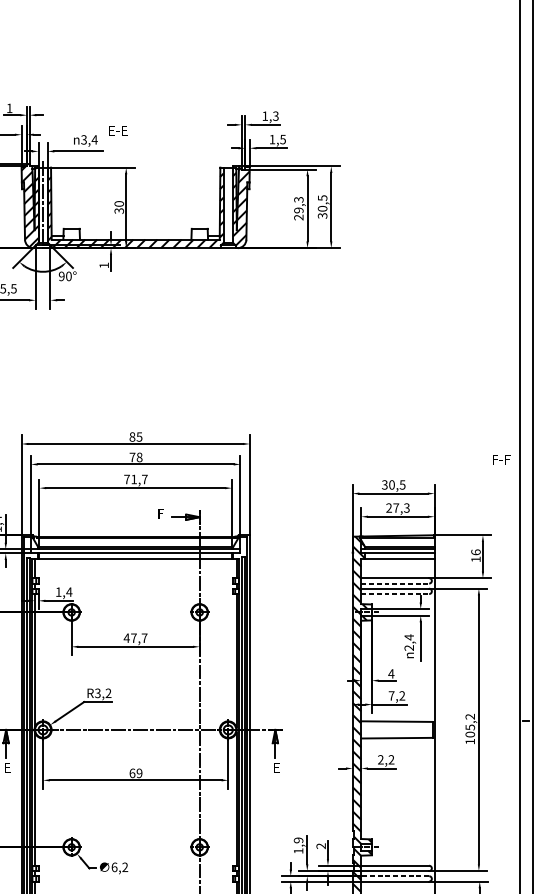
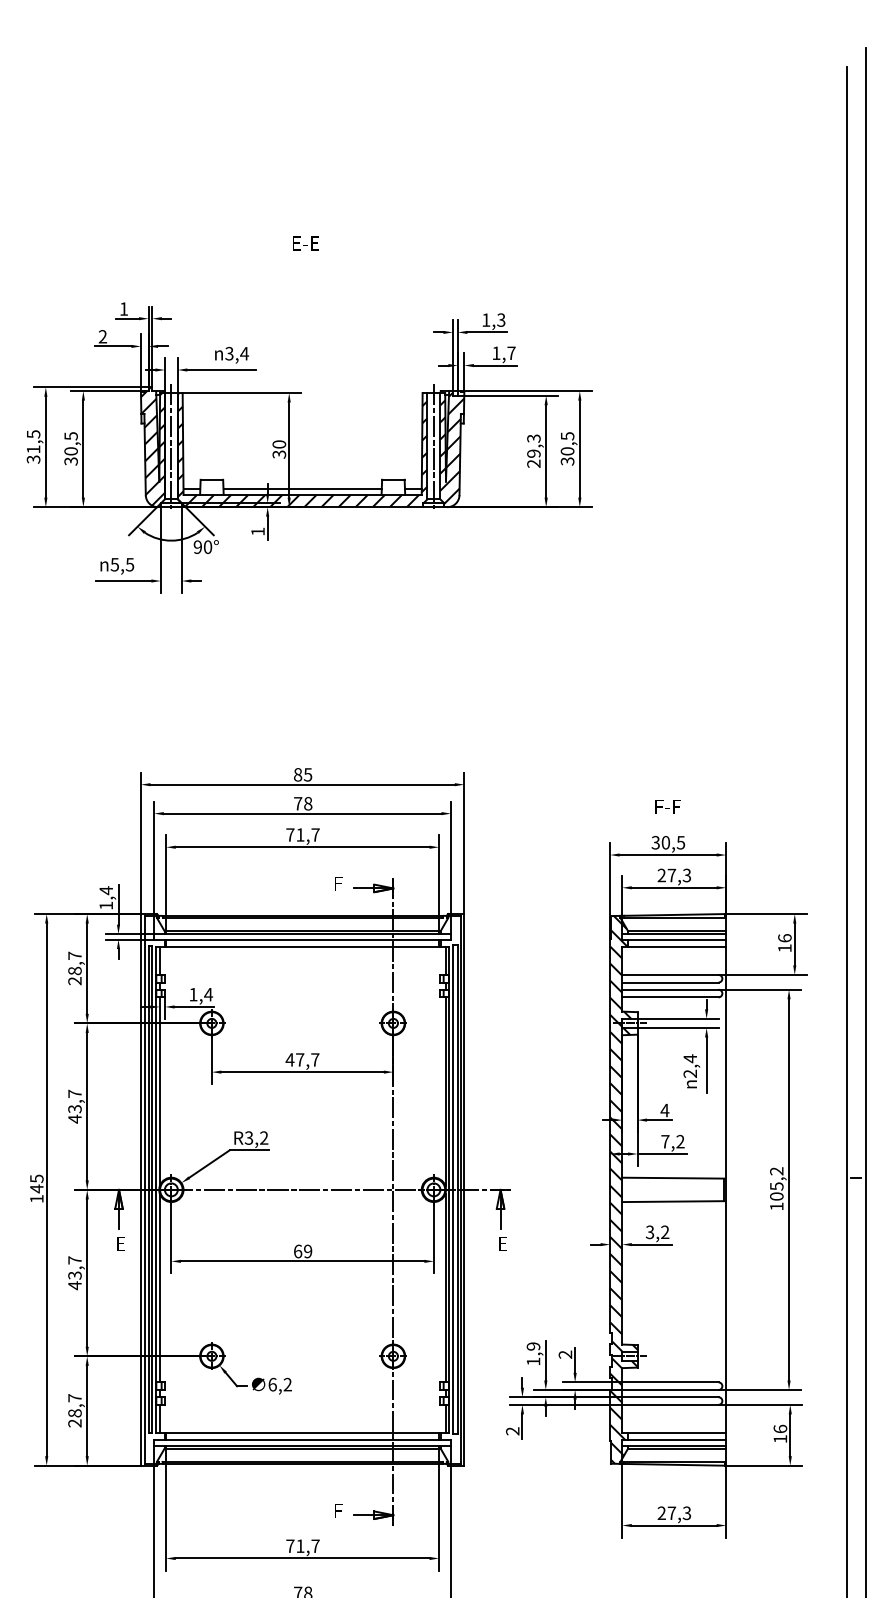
text: (117, 130) -> (305, 243), moved
text: (283, 139) -> (511, 353), 1,5 -> 1,7
line: (228, 204) -> (433, 445), added
line: (135, 235) -> (302, 489), added
text: (501, 459) -> (667, 806), moved
line: (395, 583) -> (670, 982), dashed -> solid
line: (395, 594) -> (670, 997), dashed -> solid
text: (380, 759) -> (649, 1232), 2,2 -> 3,2
line: (394, 876) -> (669, 1397), dashed -> solid

